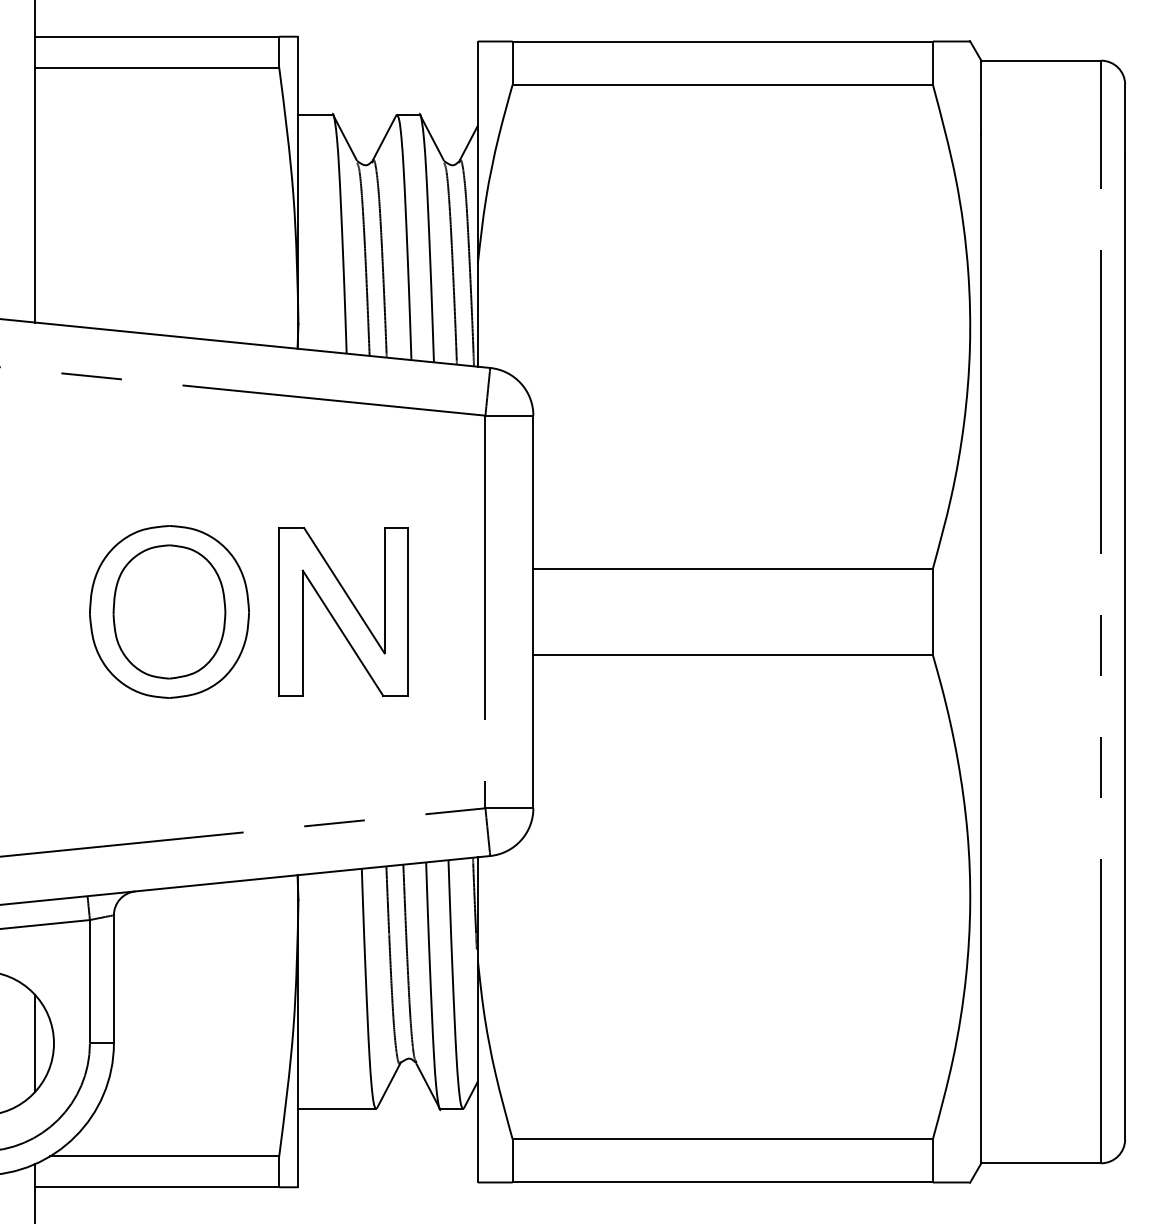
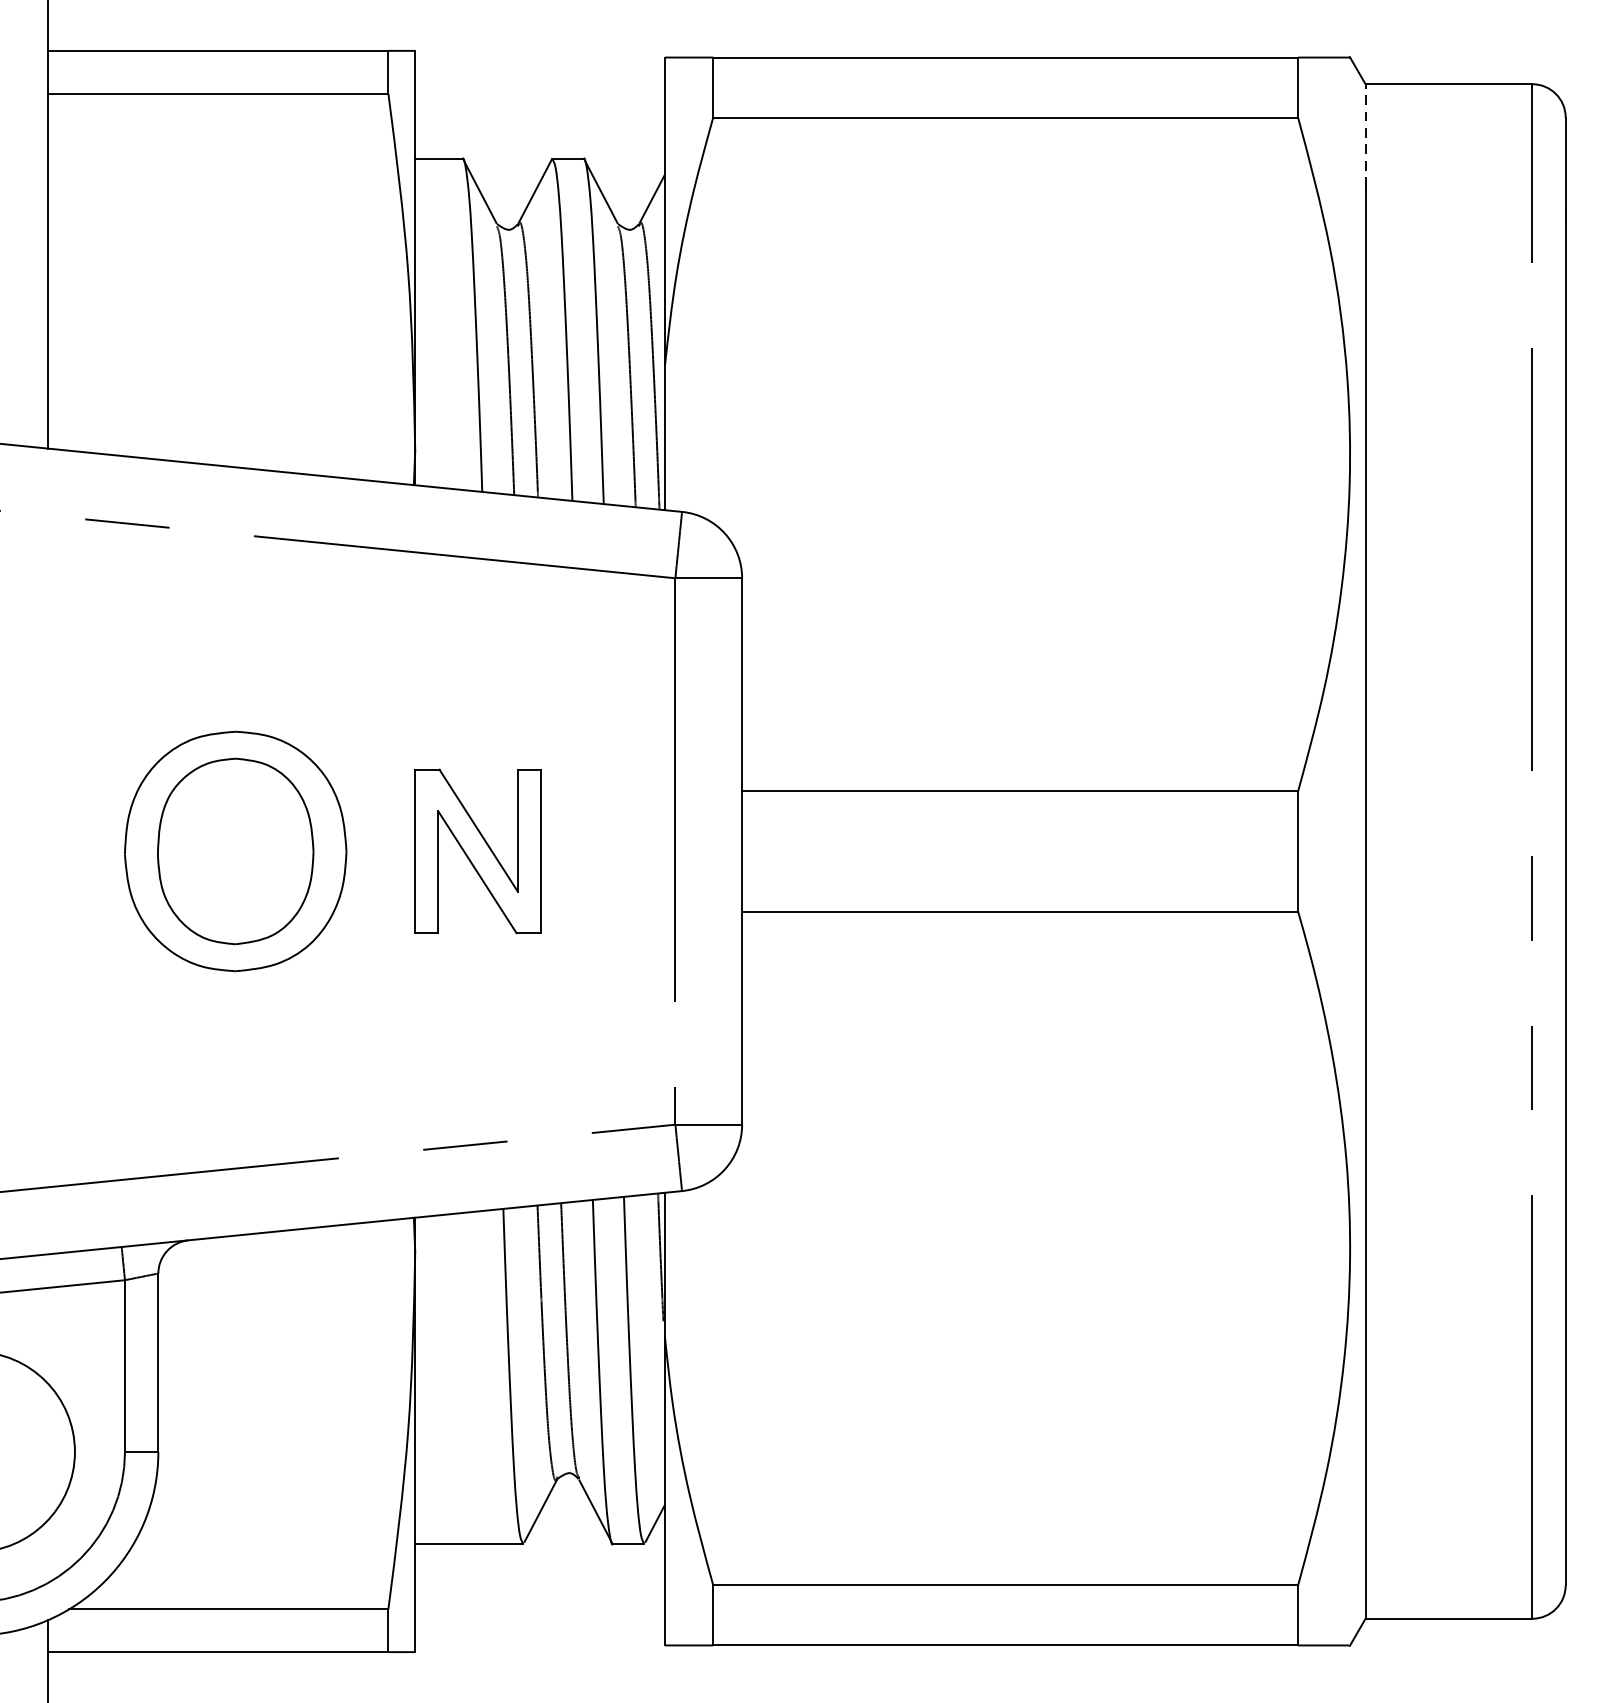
line: (981, 97) -> (1365, 135), solid -> dashed
part: (343, 611) -> (477, 850), size x0.7
line: (34, 1043) -> (47, 1452), removed

